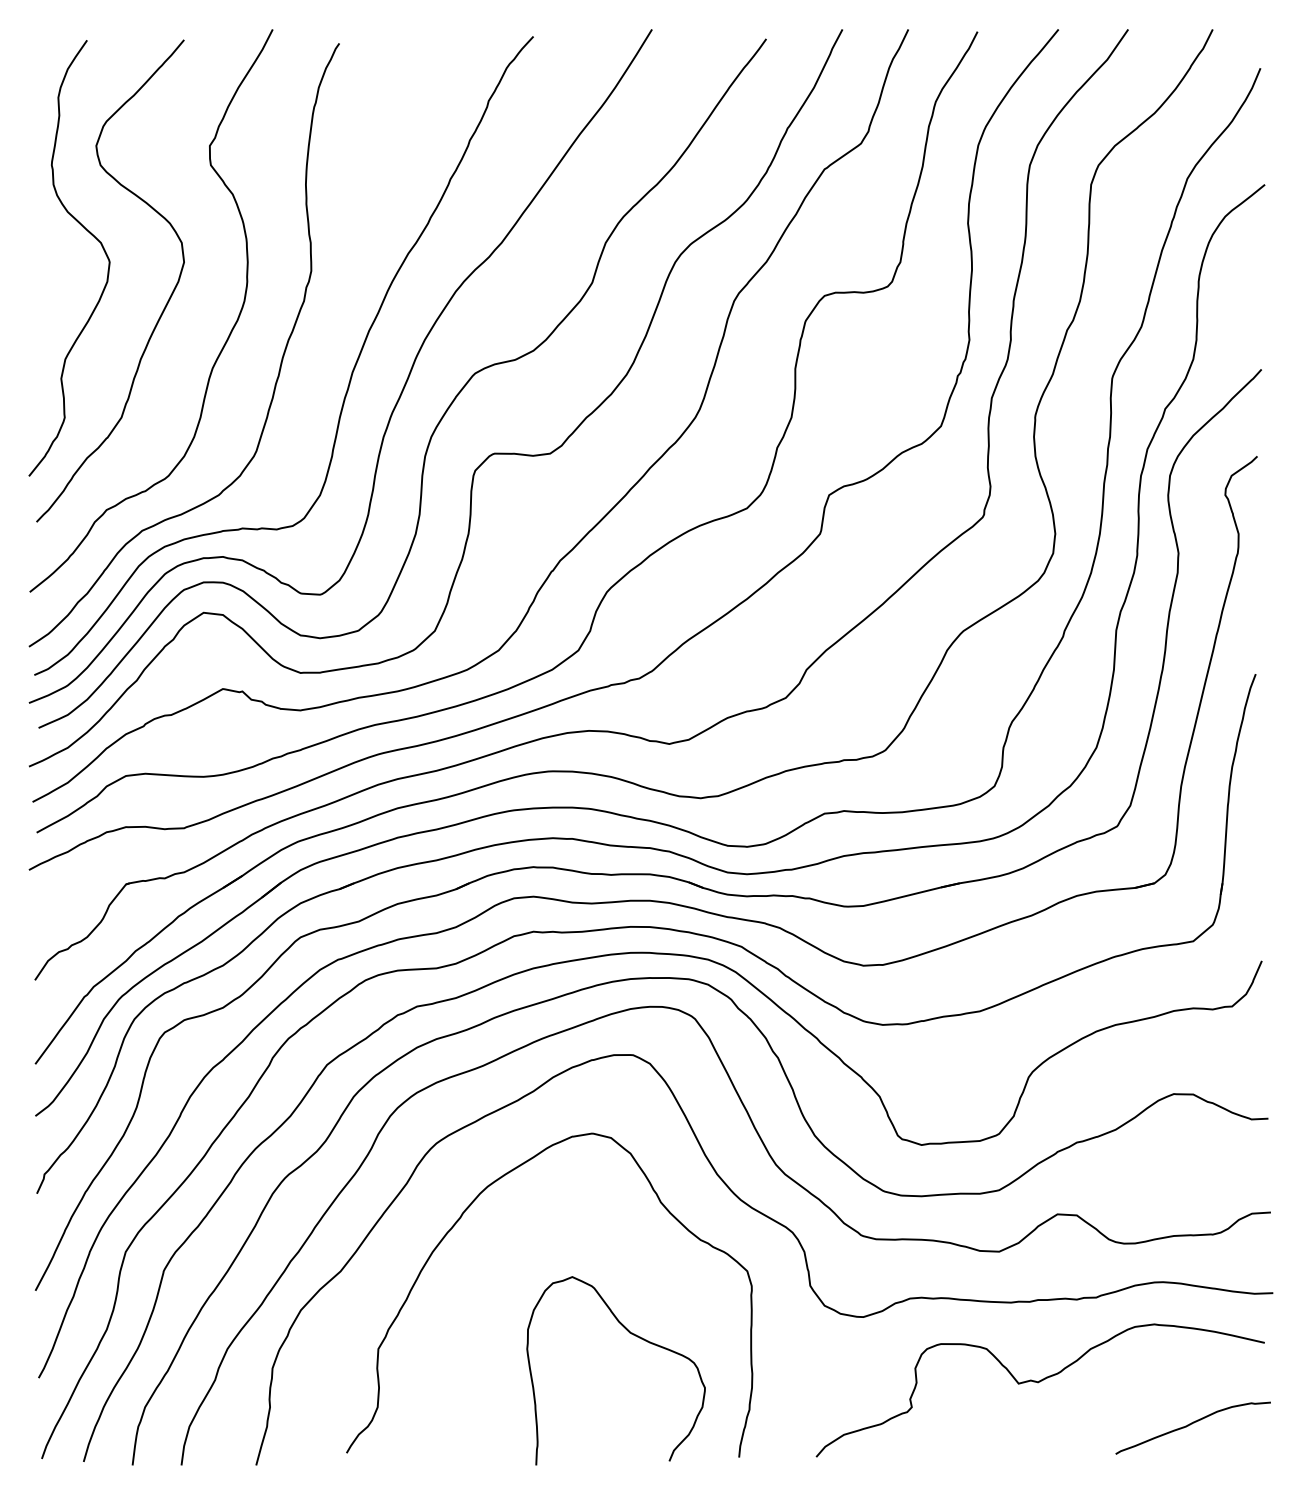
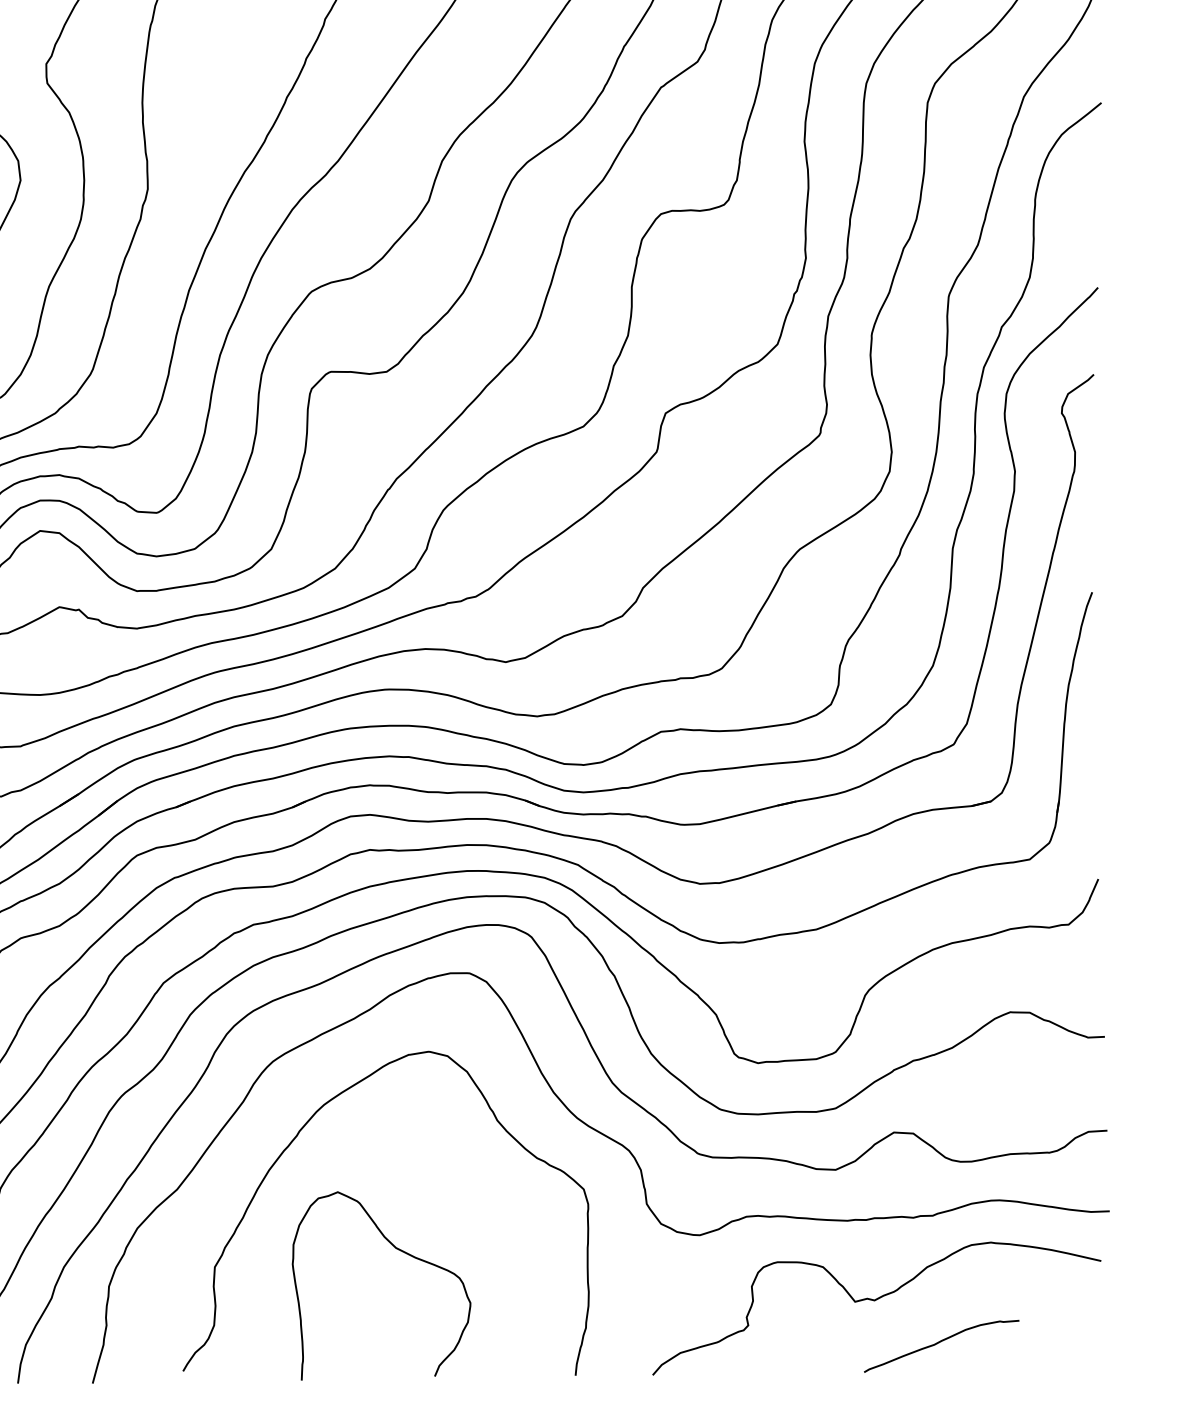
curve: (633, 1335) -> (398, 1250), moved
curve: (1190, 1425) -> (938, 1343), moved

